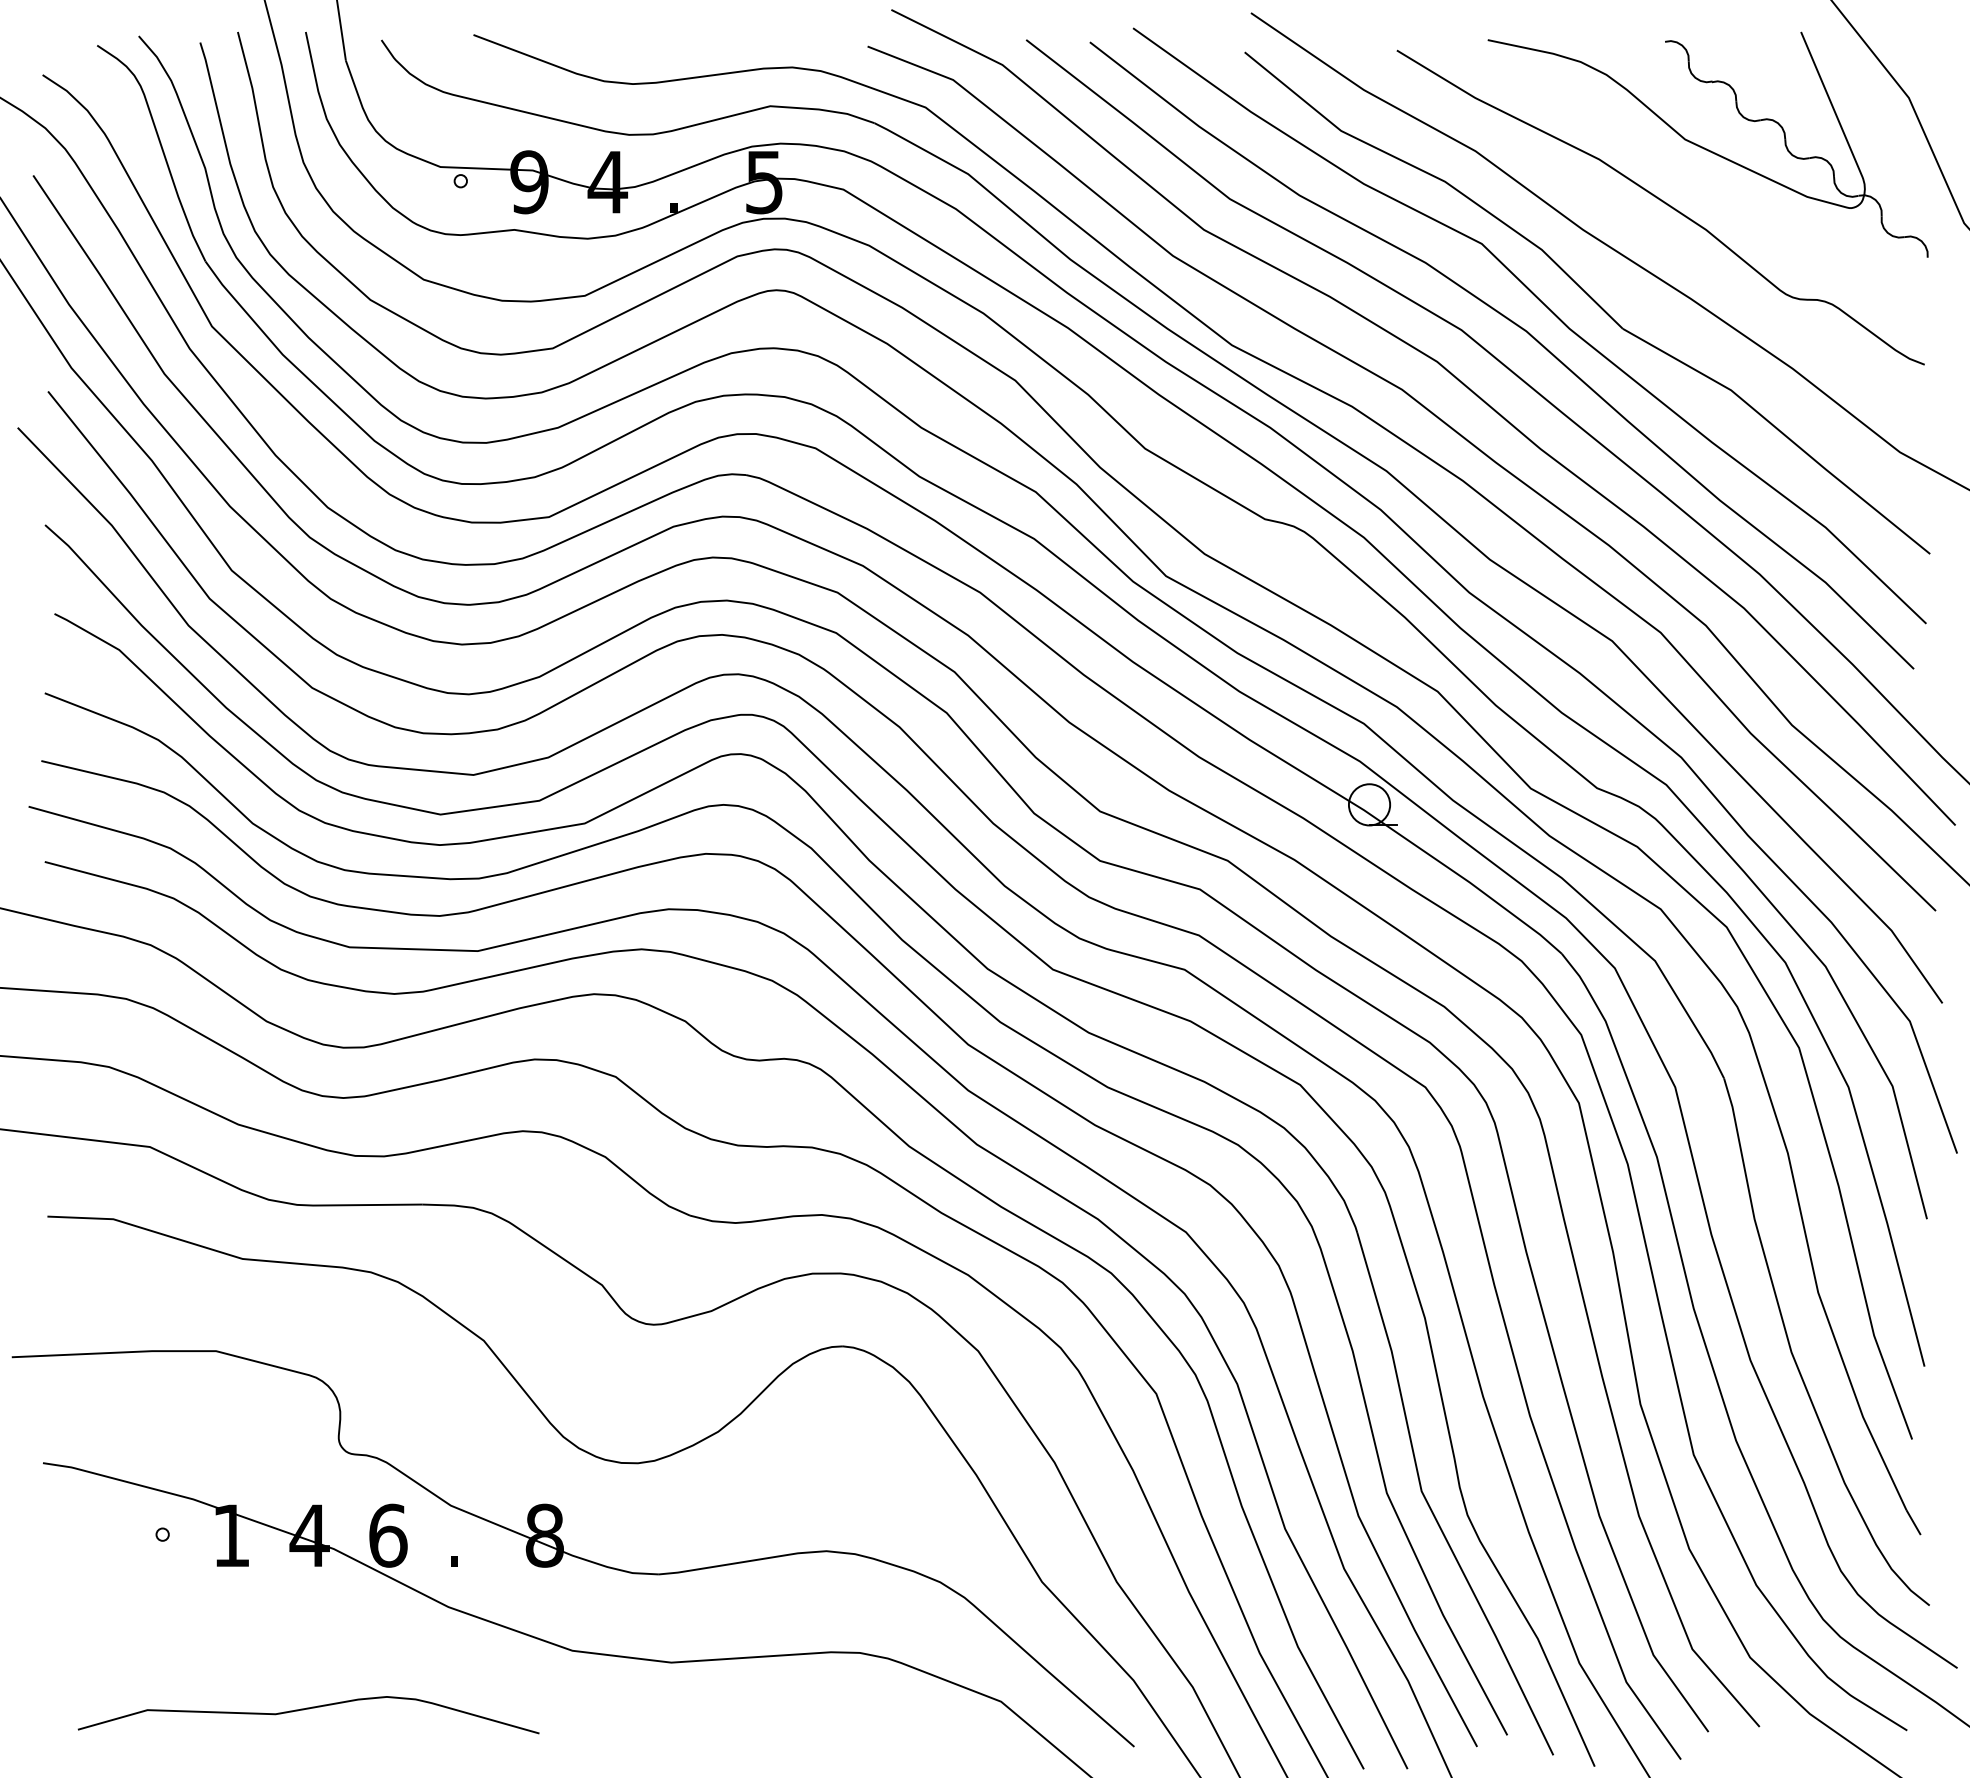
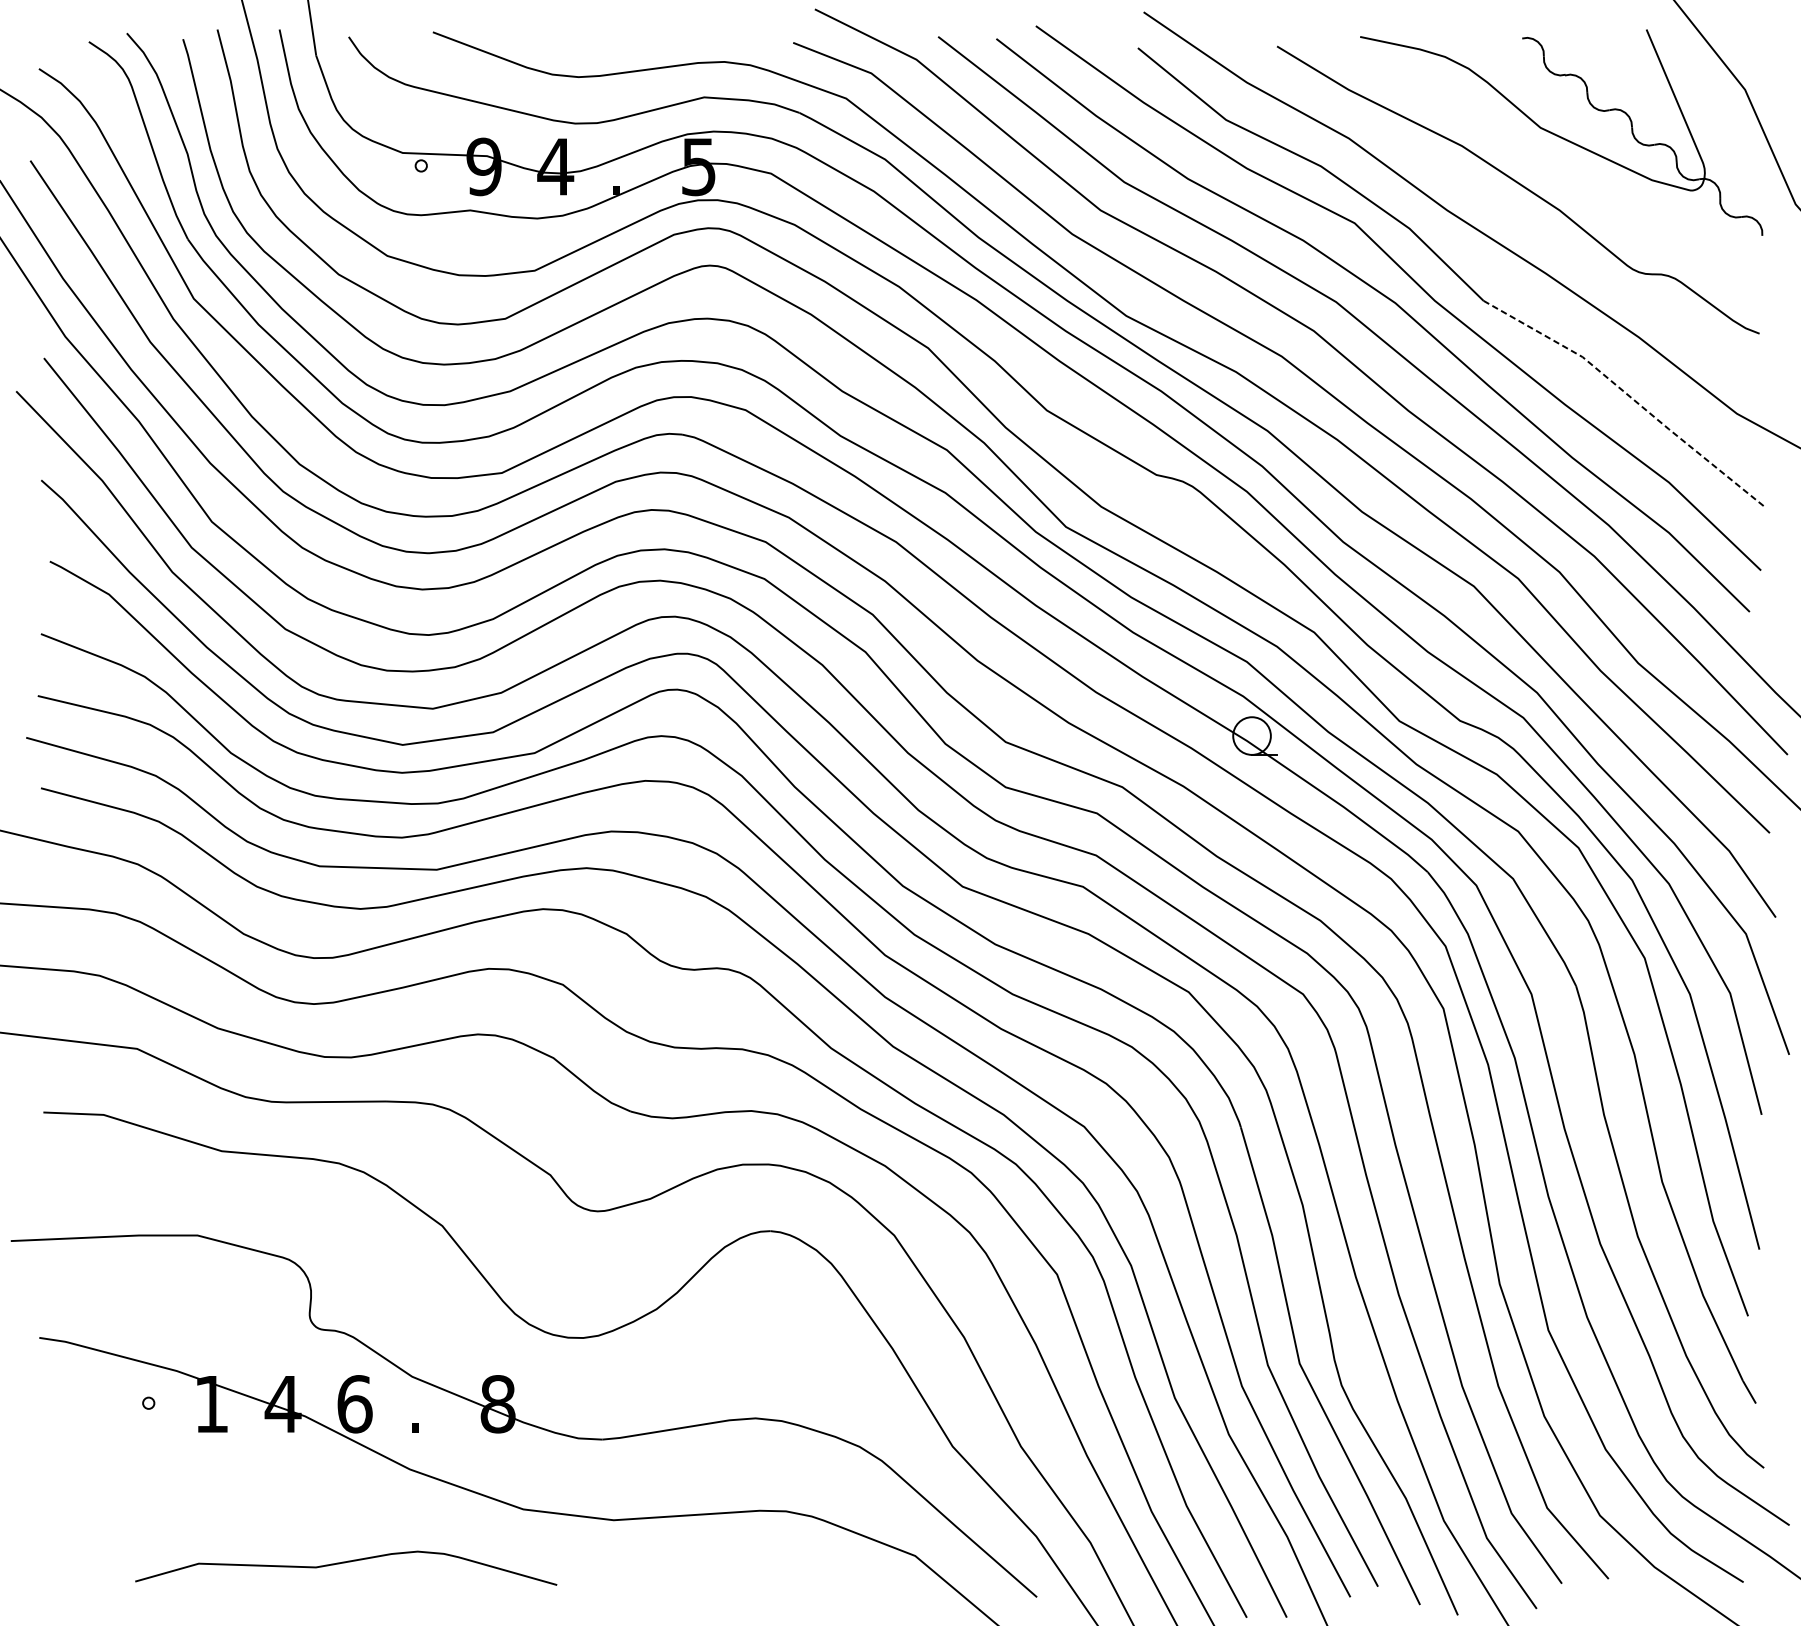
line: (1782, 432) -> (1629, 395), solid -> dashed
curve: (308, 1709) -> (346, 1563), moved

